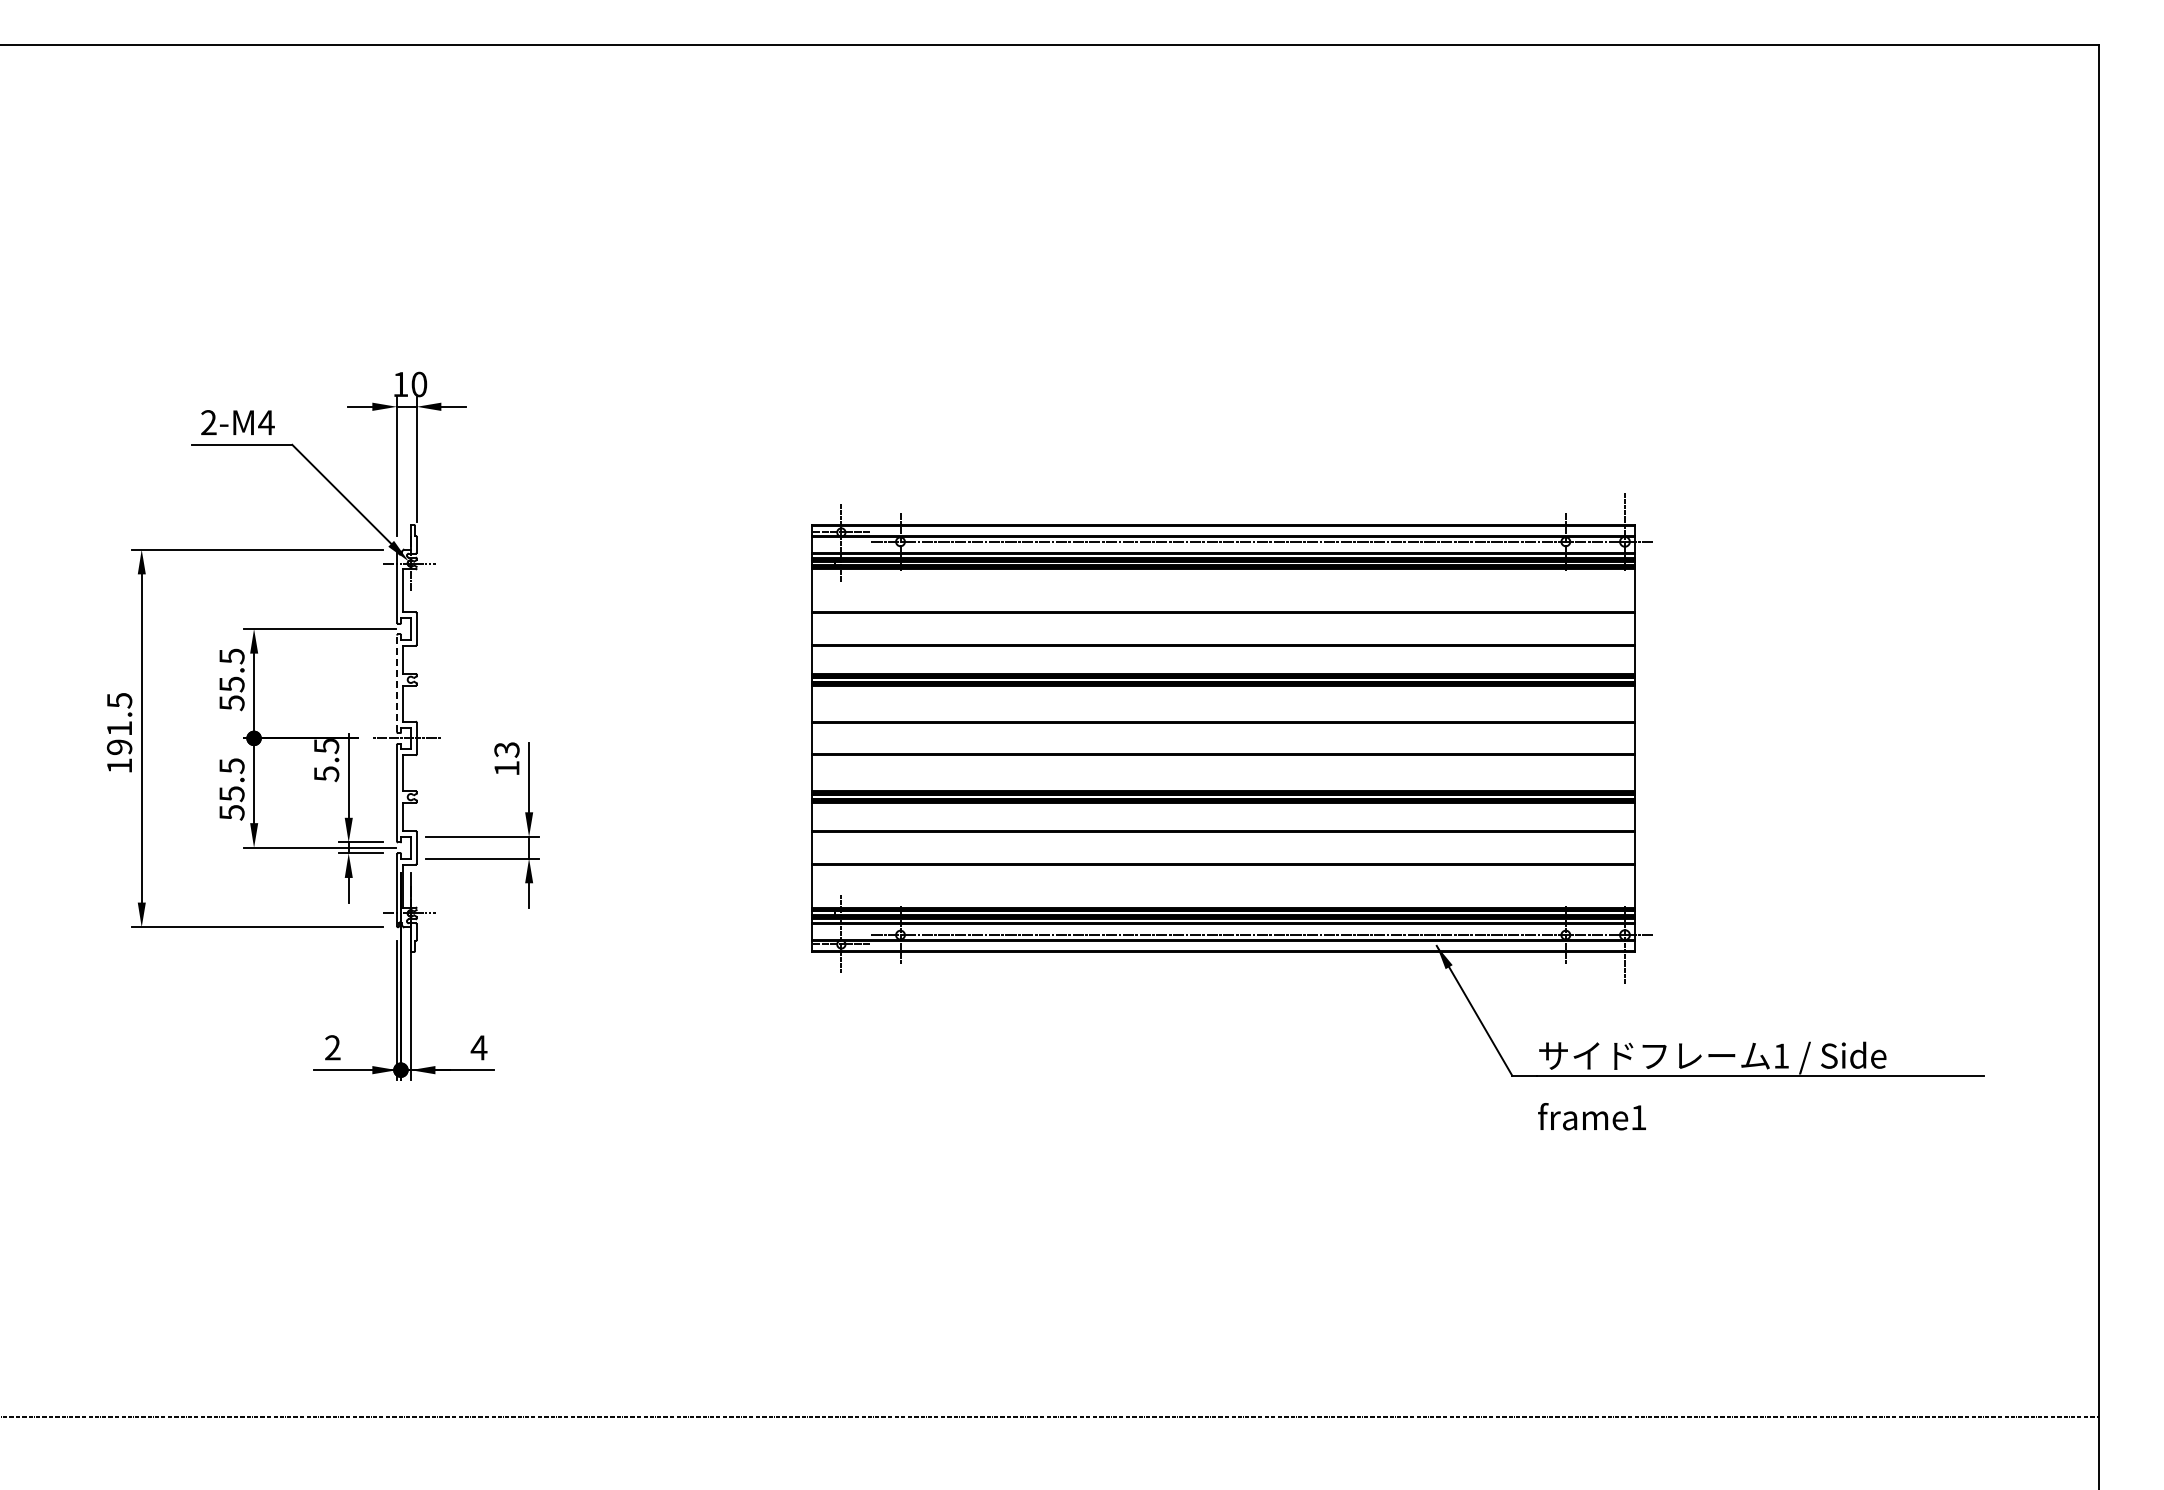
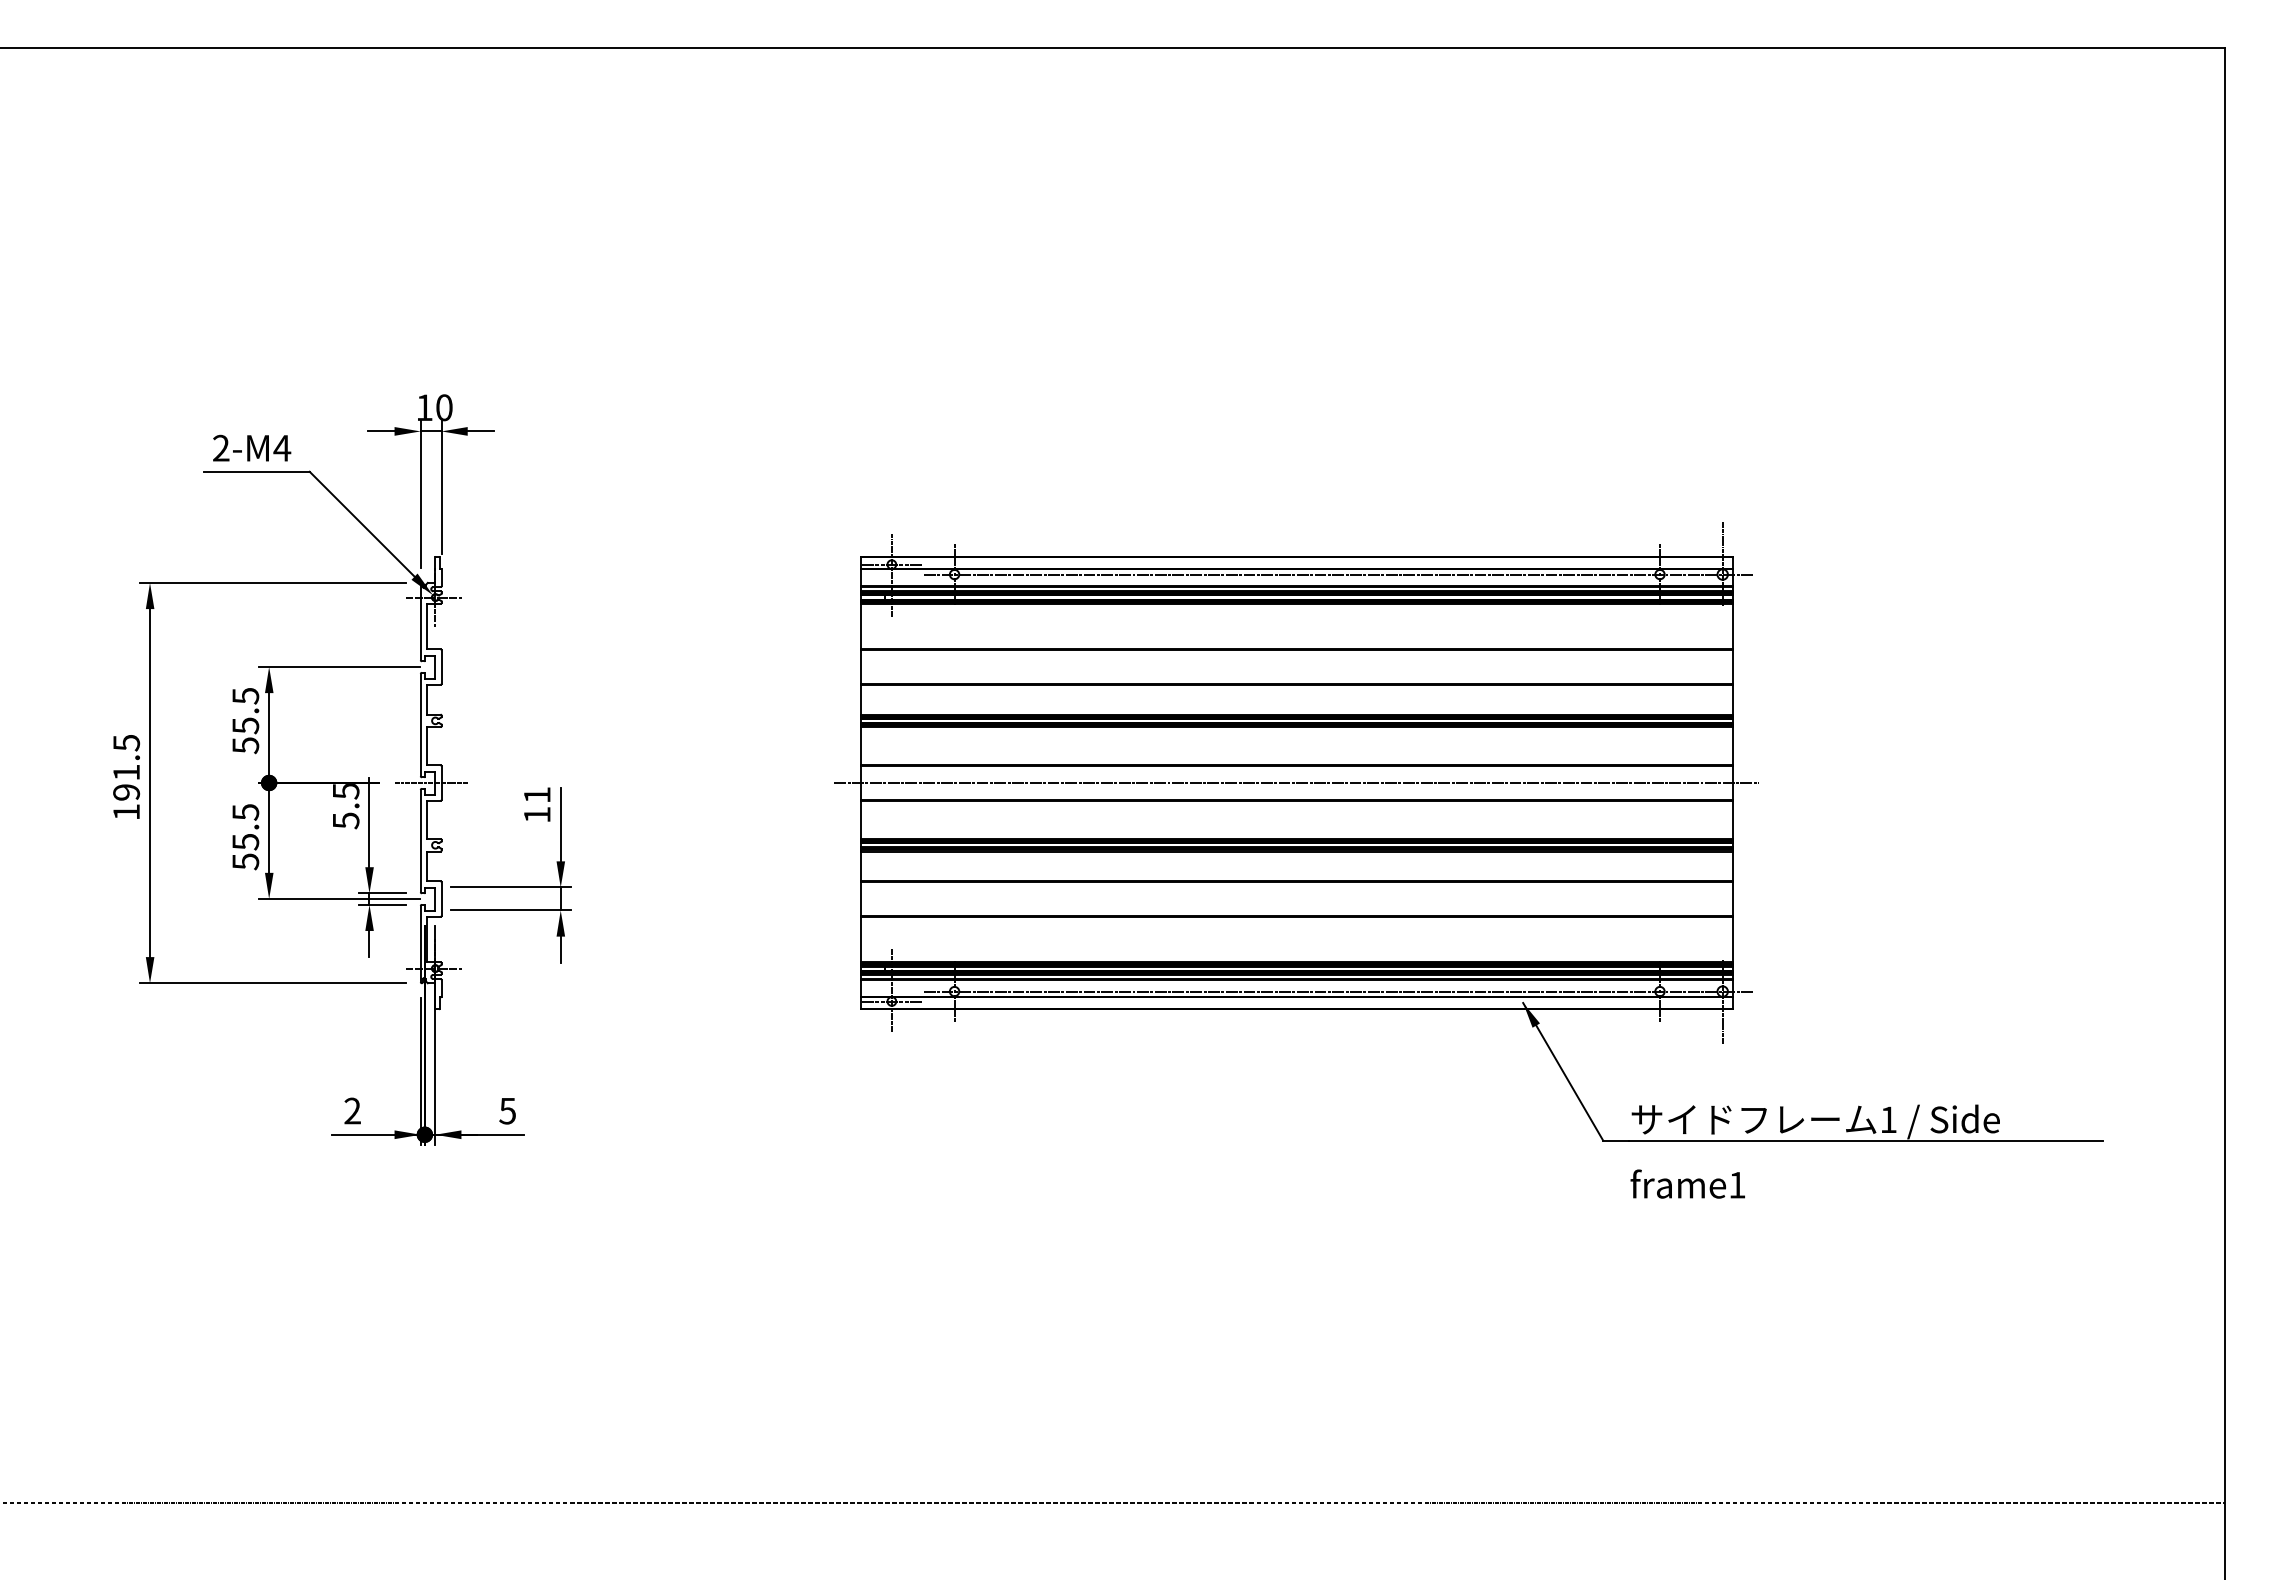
line: (397, 683) -> (421, 724), dashed -> solid
line: (1223, 738) -> (1297, 783), added
text: (506, 749) -> (536, 794), 13 -> 11
text: (478, 1047) -> (507, 1110), 4 -> 5

